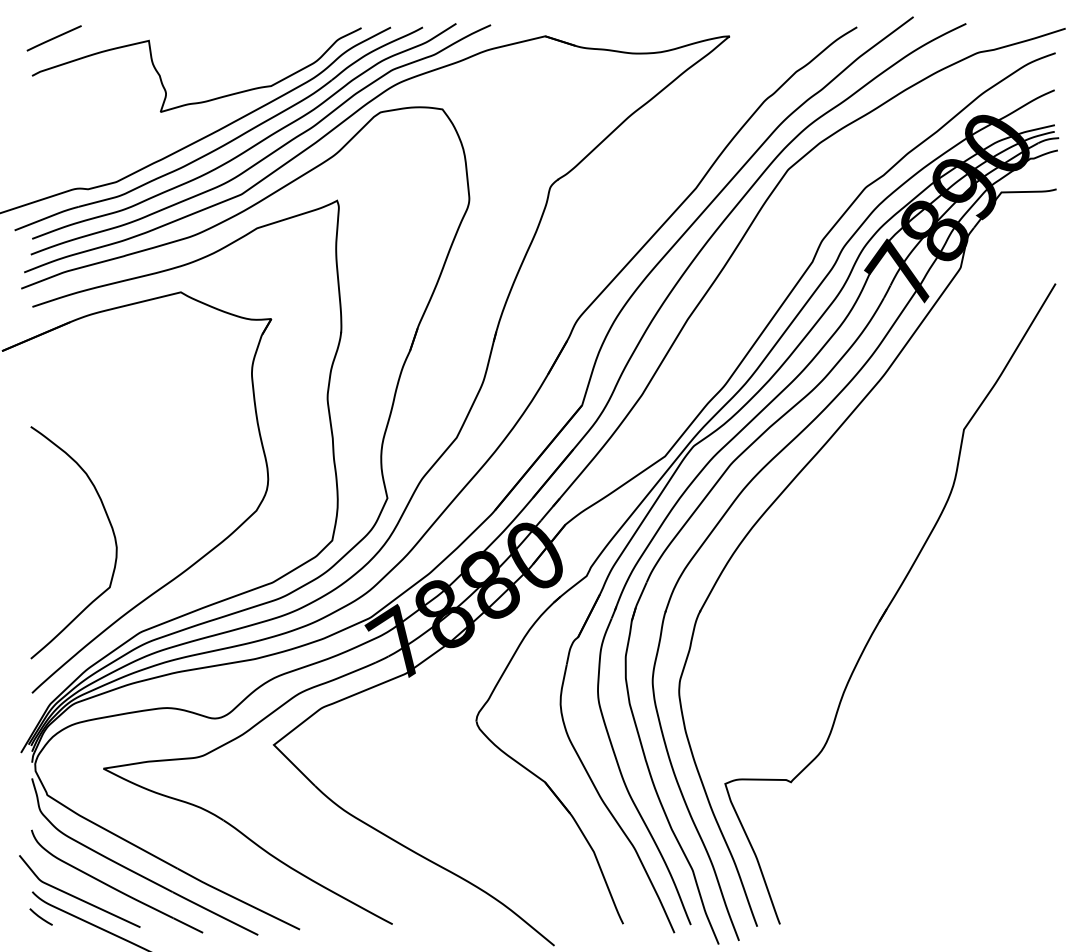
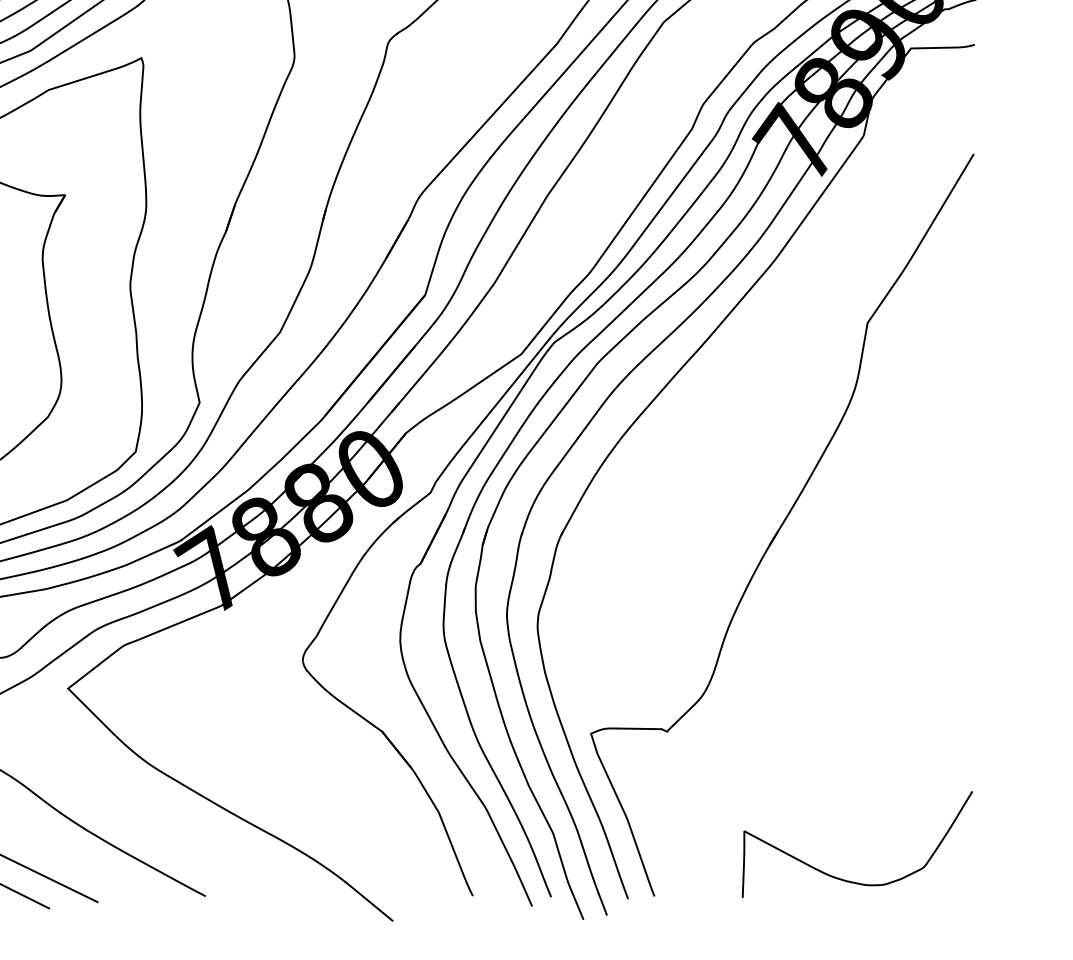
curve: (948, 910) -> (849, 880), added

